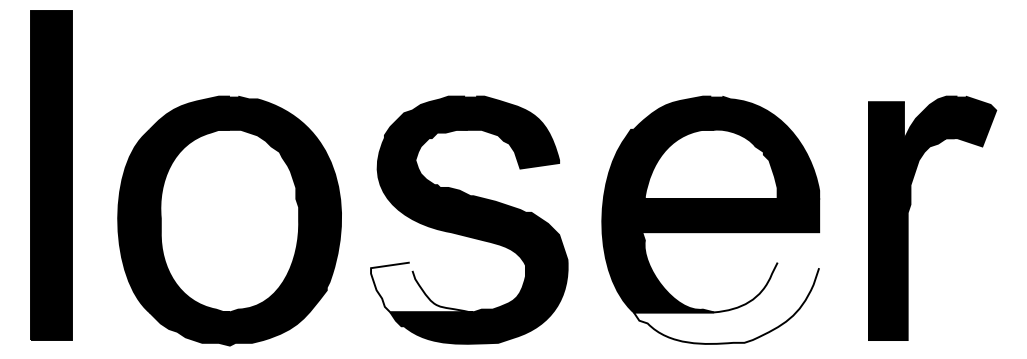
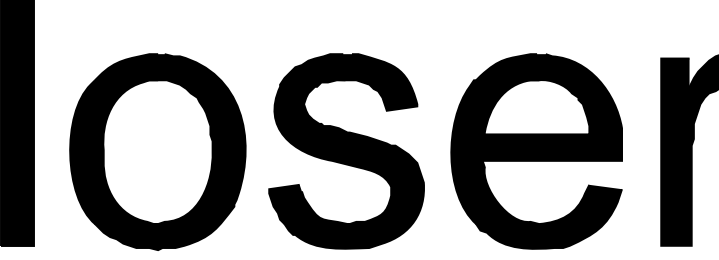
fill: (422, 287) -> (309, 204), added
fill: (726, 302) -> (549, 216), added

